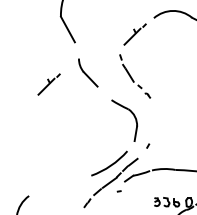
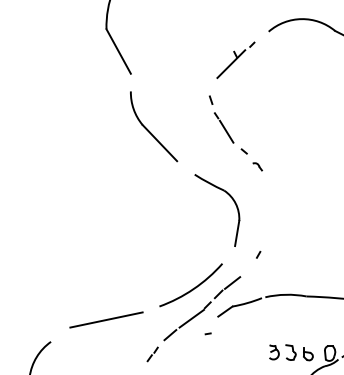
part: (88, 72) -> (154, 126), size x1.43
part: (48, 84) -> (84, 147), removed
line: (60, 183) -> (105, 320), added

